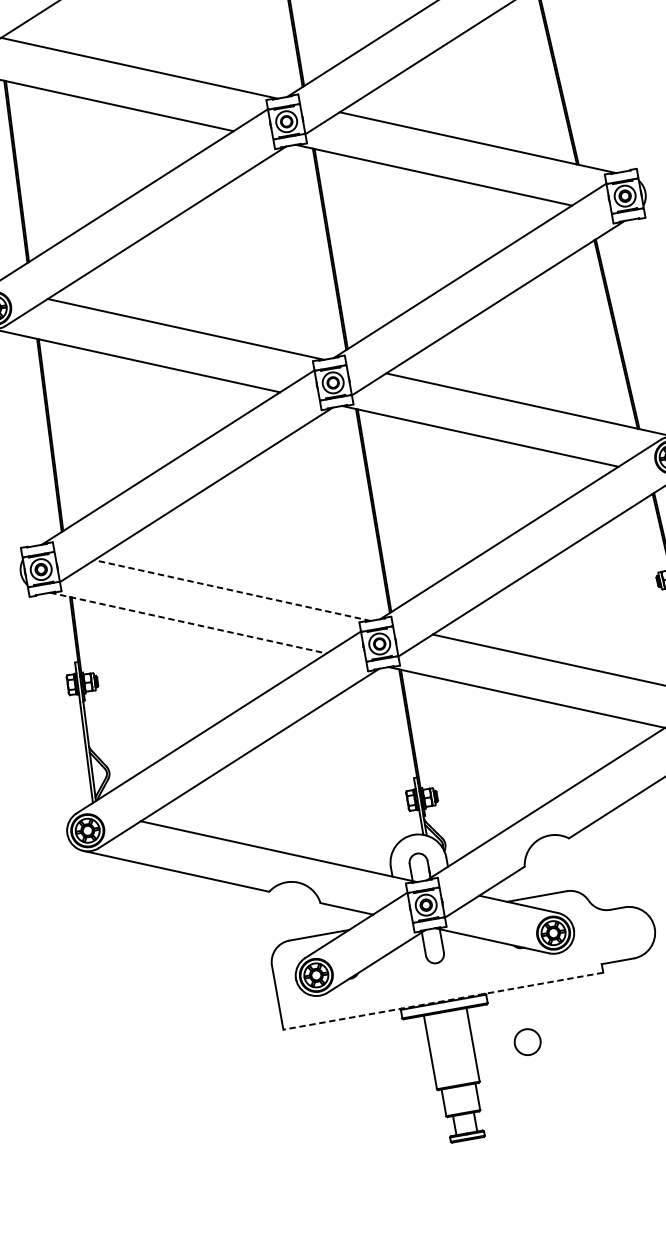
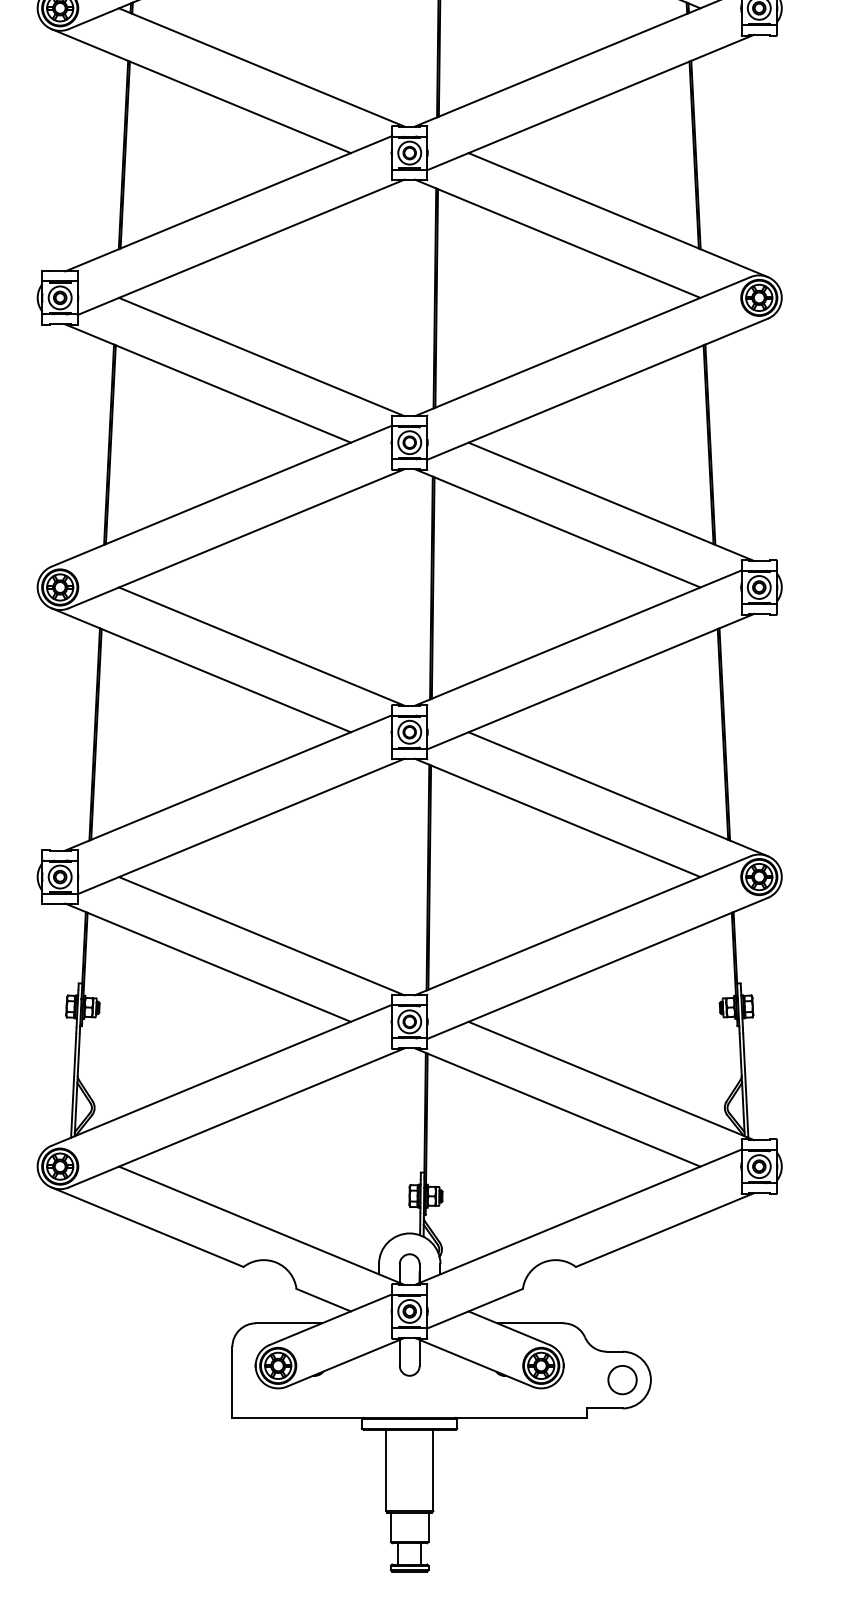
line: (232, 590) -> (261, 936), dashed -> solid
line: (188, 622) -> (208, 962), dashed -> solid
line: (443, 1000) -> (409, 1417), dashed -> solid
circle: (527, 1042) -> (622, 1380), moved

